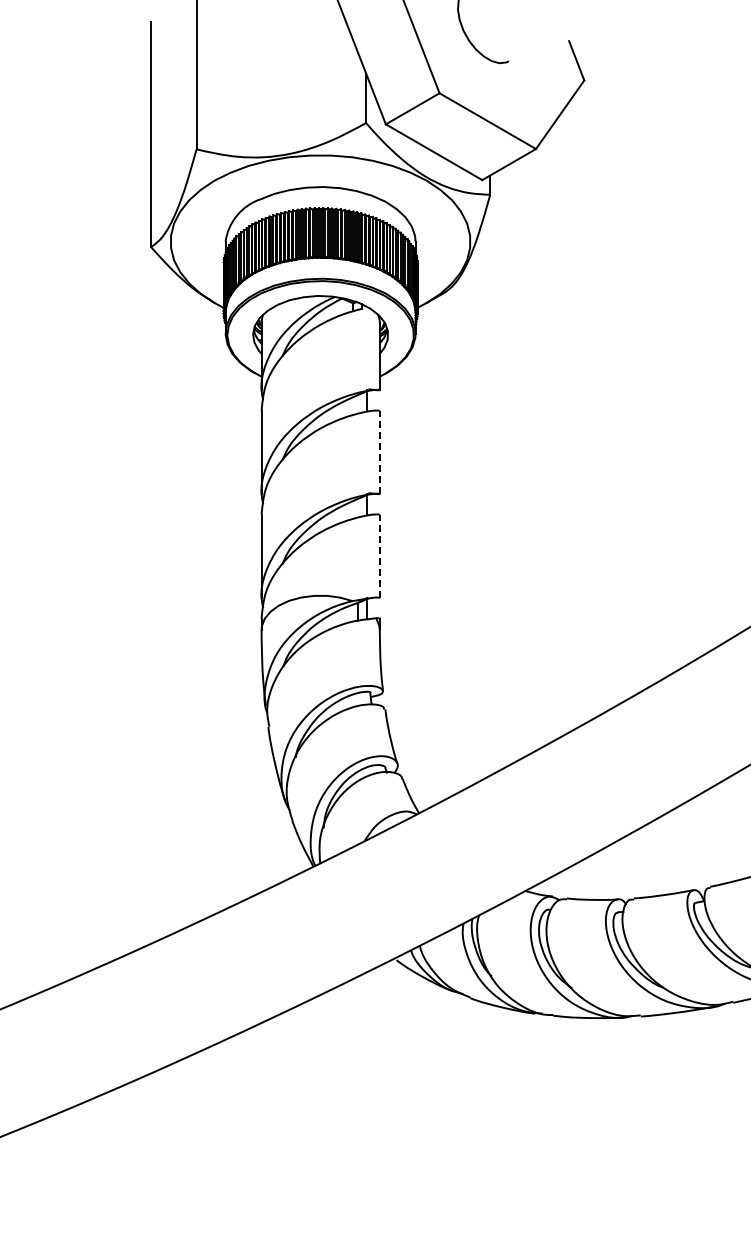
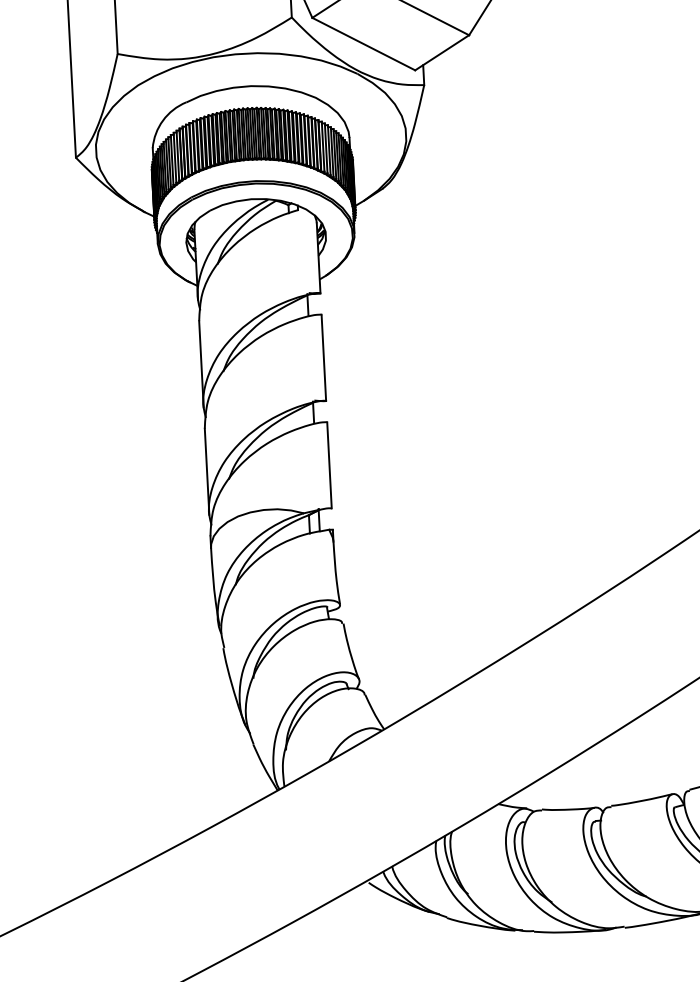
line: (379, 452) -> (323, 357), dashed -> solid
line: (379, 556) -> (329, 465), dashed -> solid

